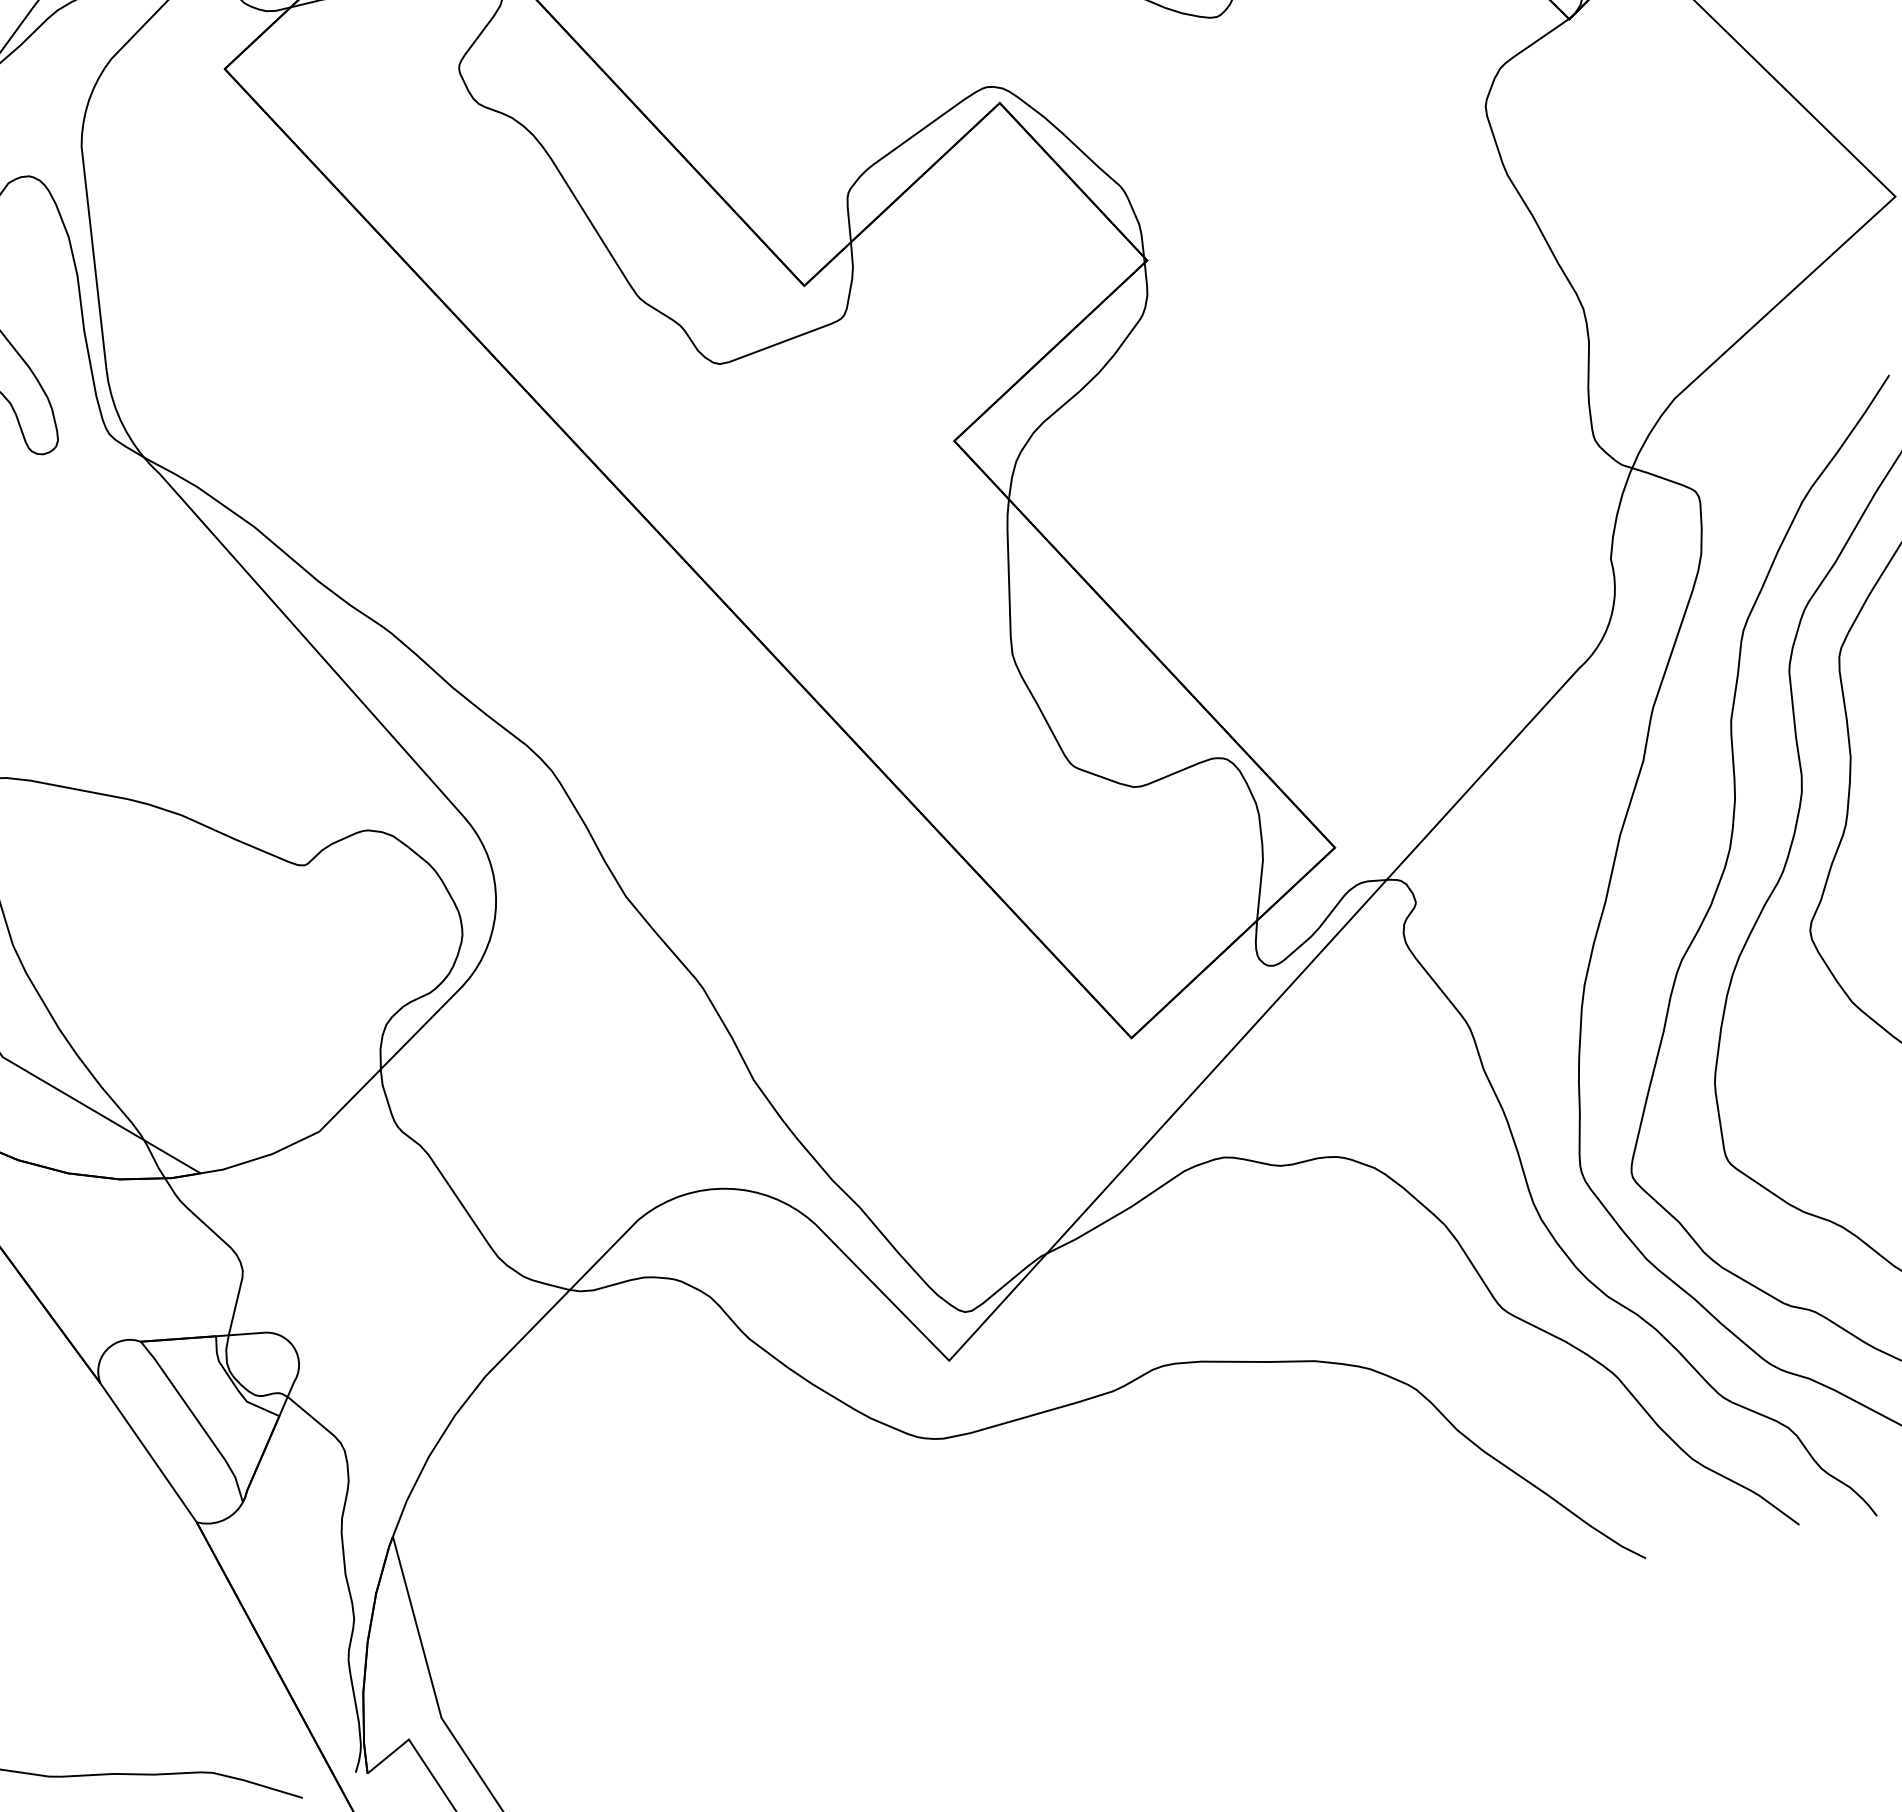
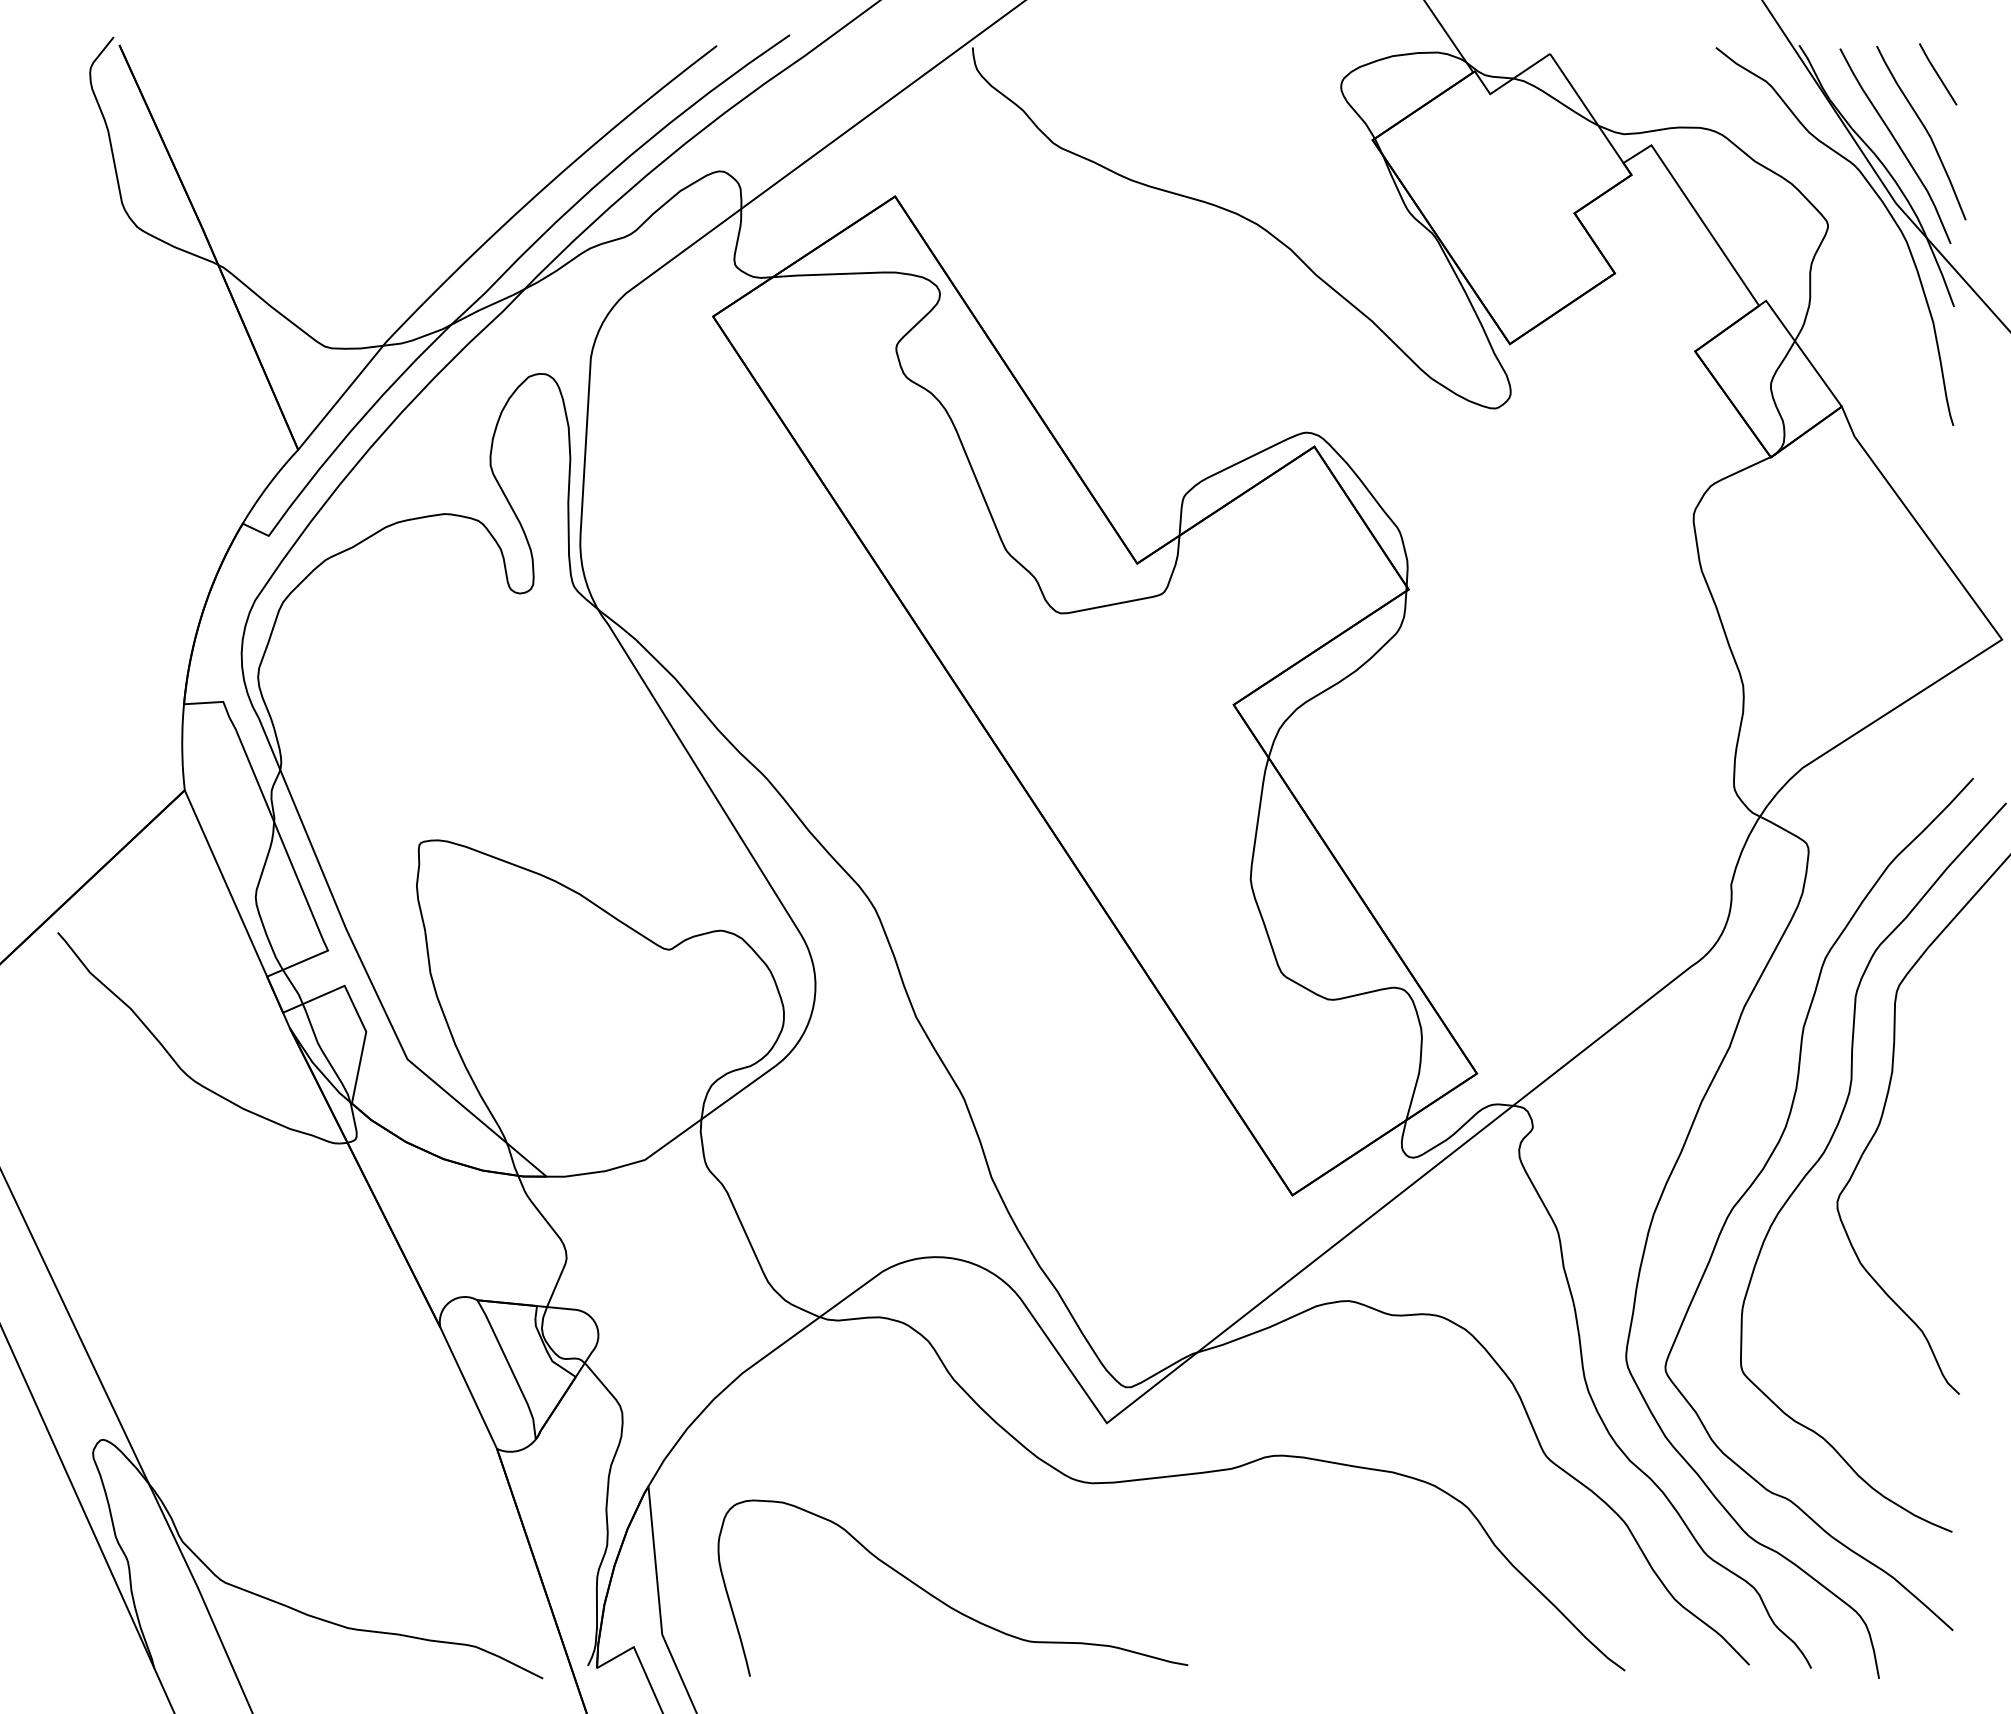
curve: (784, 1617) -> (943, 1601), added

